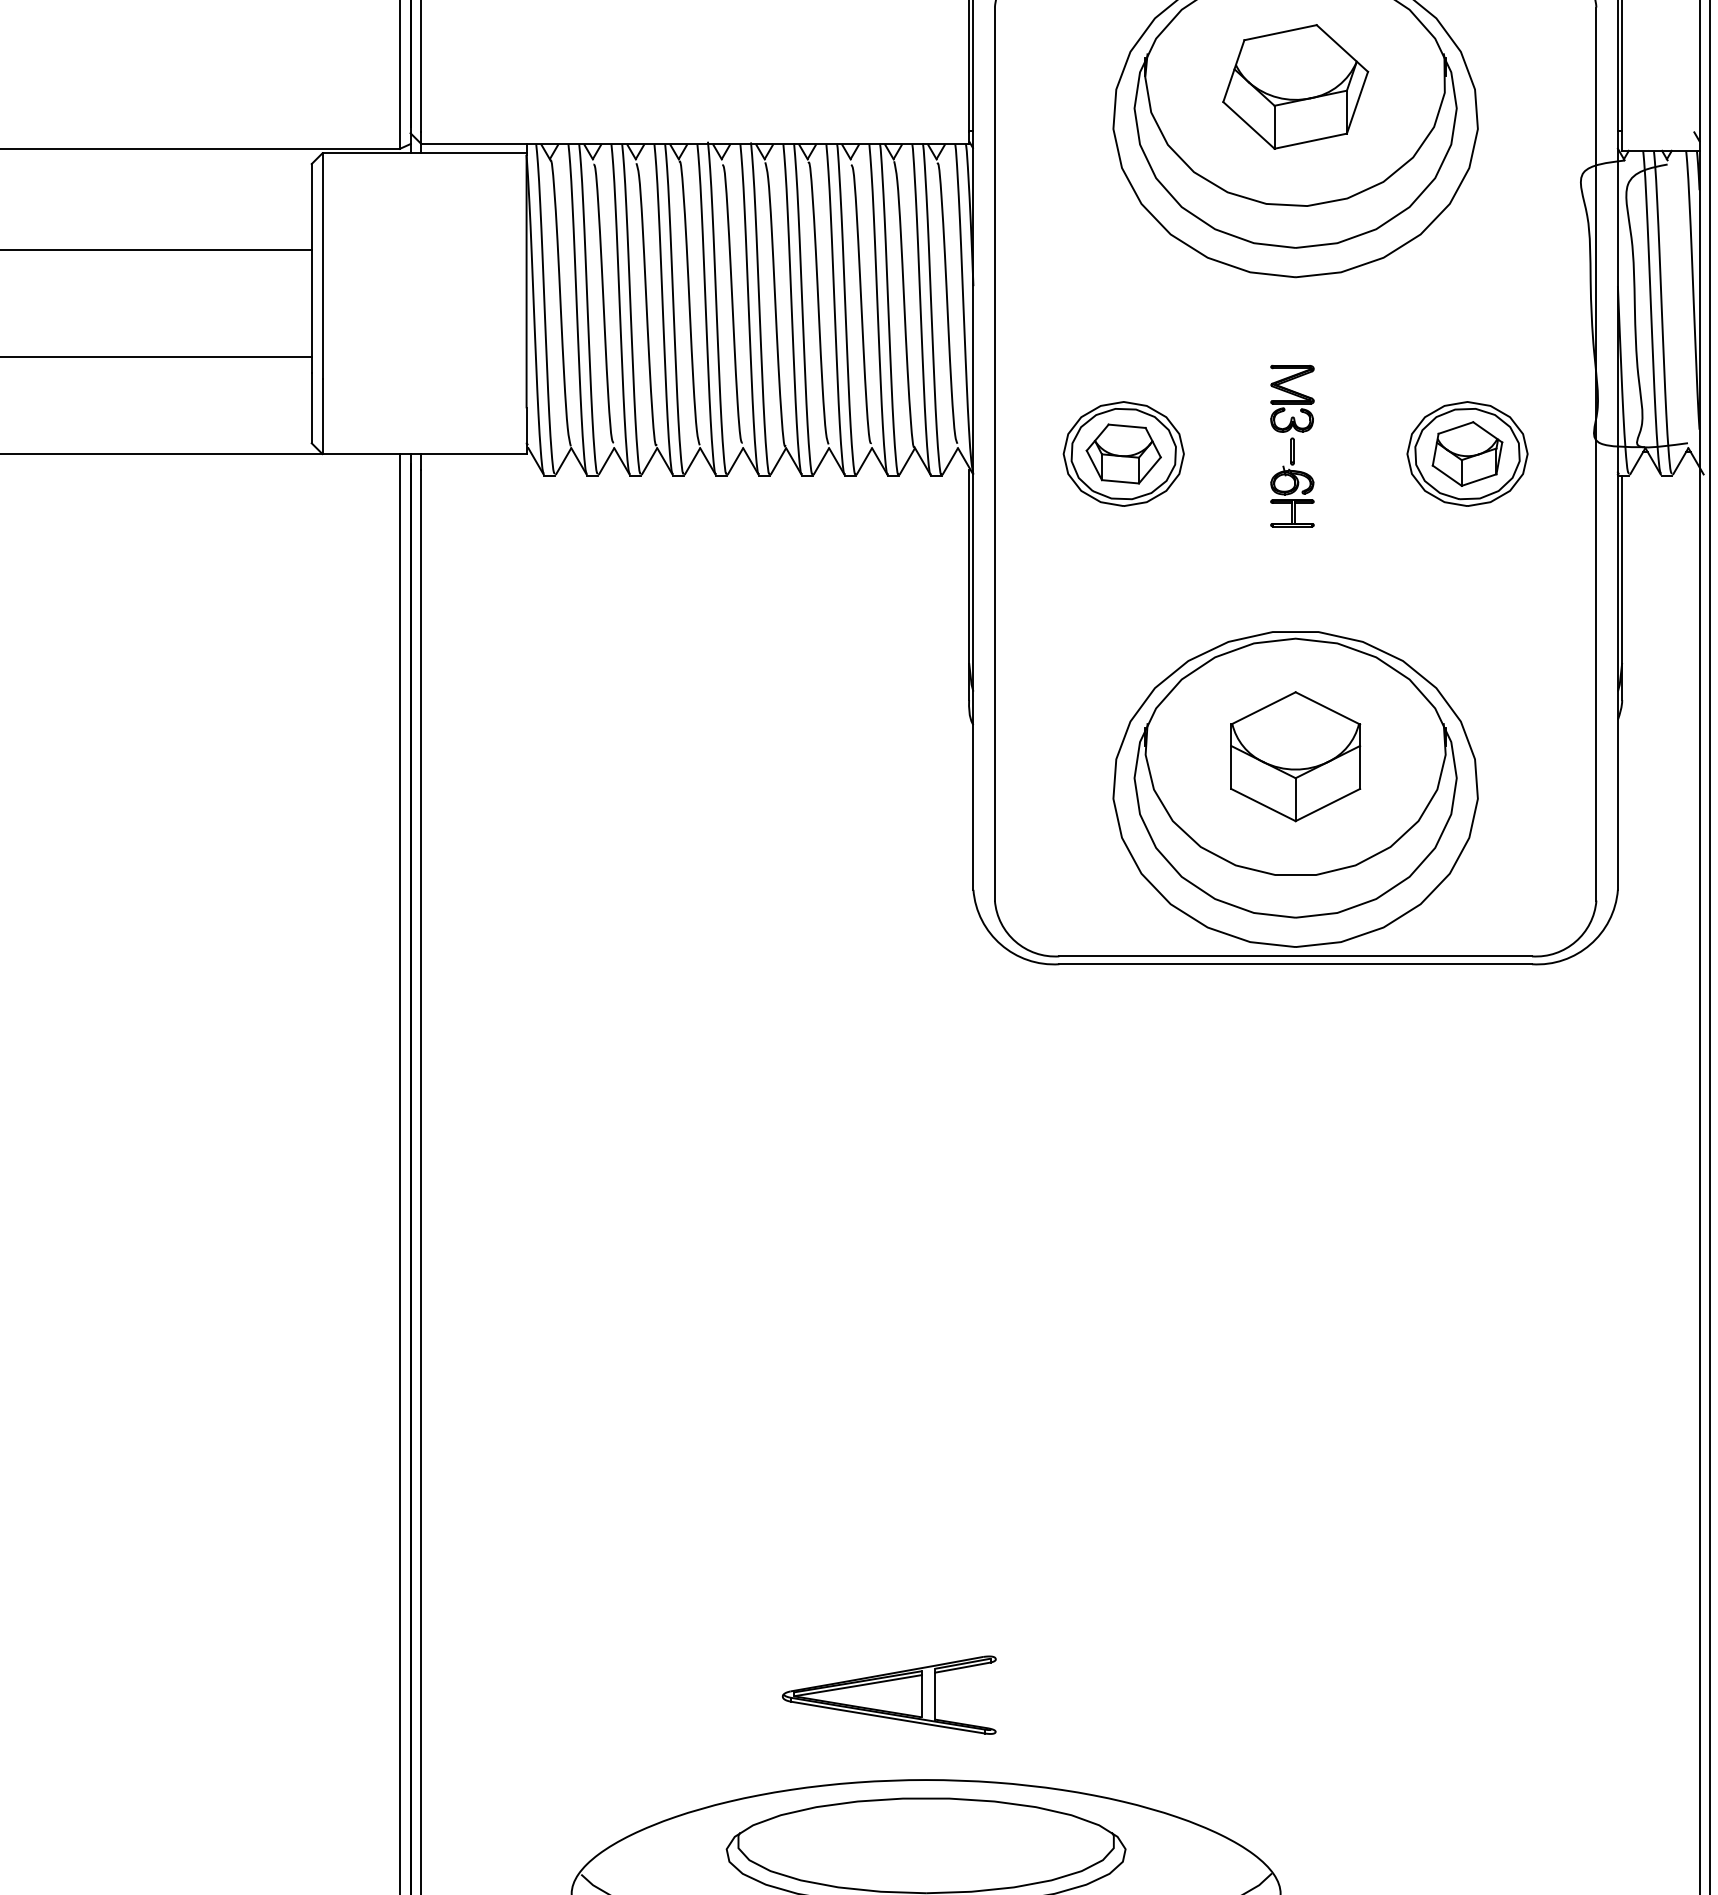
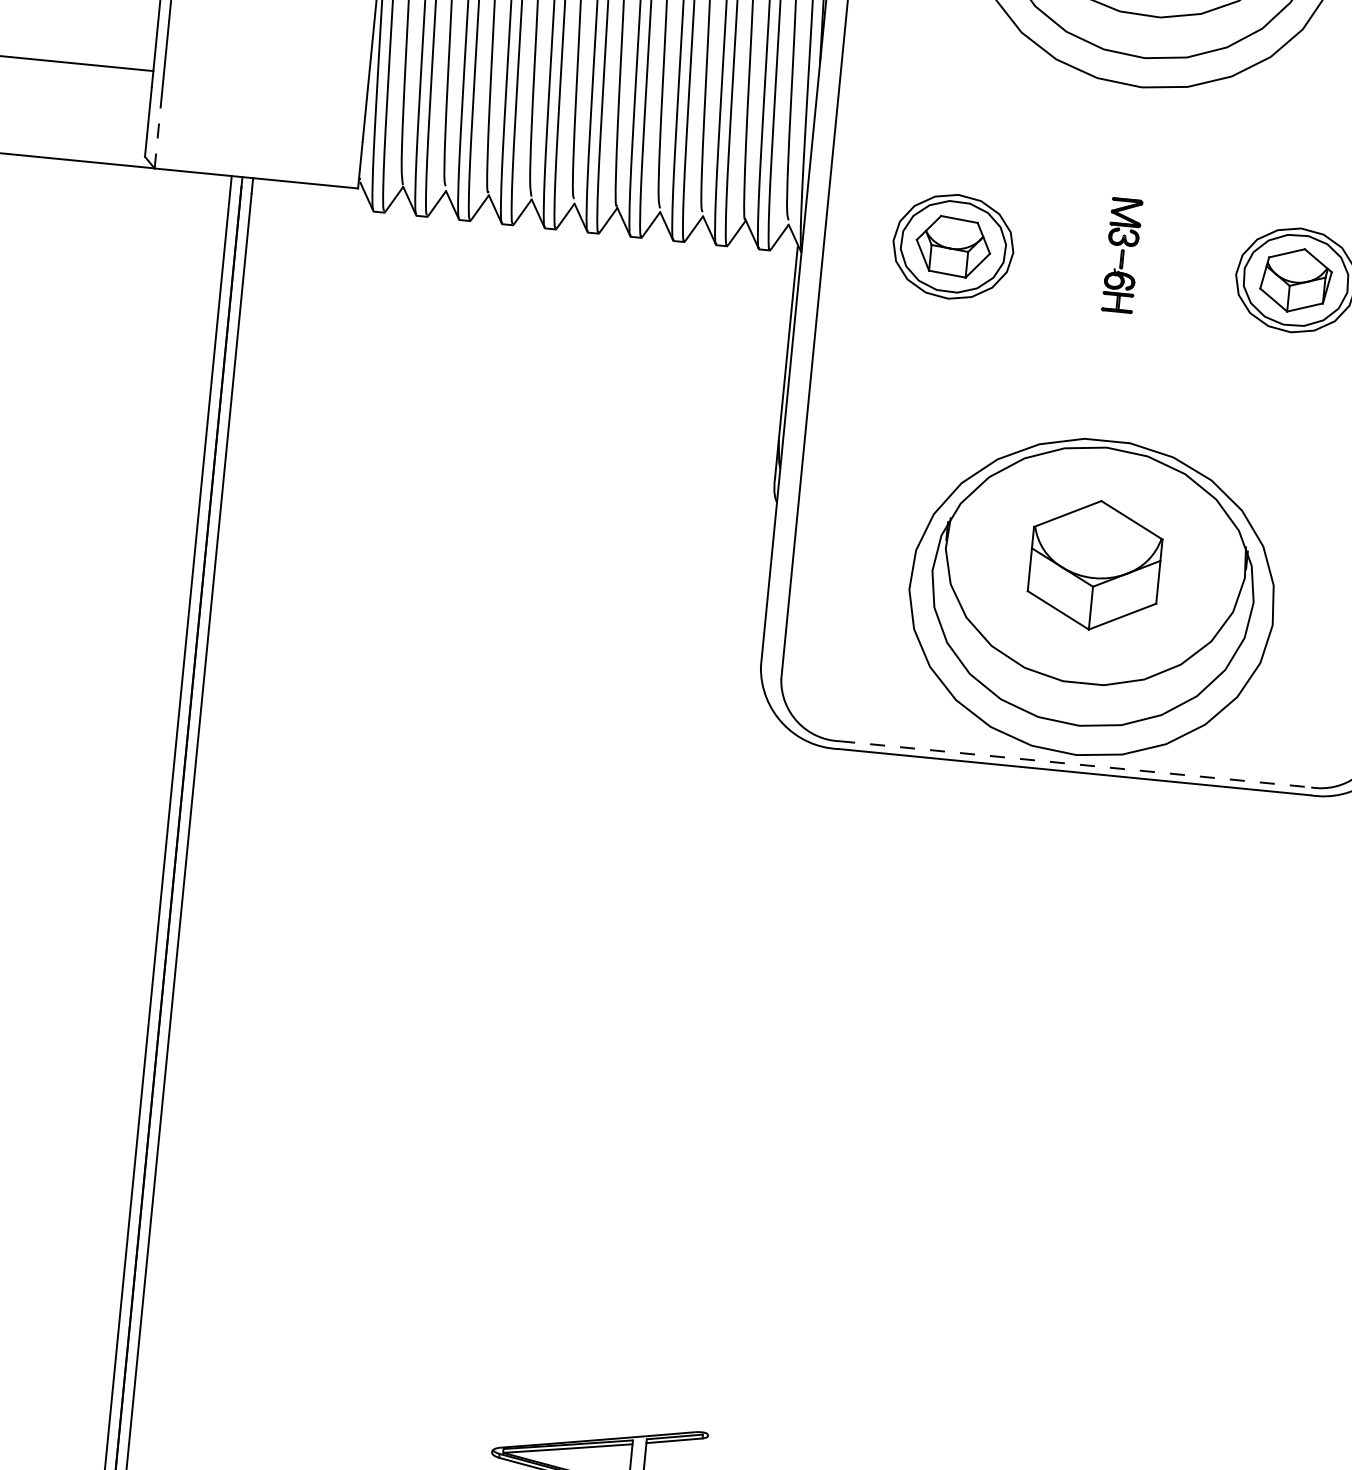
line: (322, 416) -> (158, 131), solid -> dashed
part: (1292, 446) -> (1122, 255), size x0.7
line: (1296, 956) -> (1076, 764), solid -> dashed

